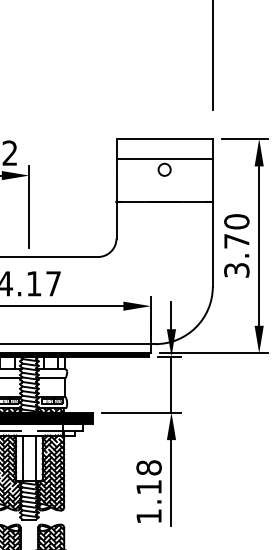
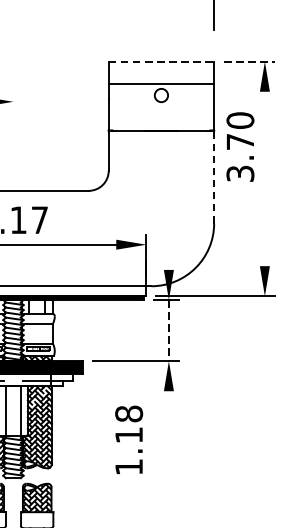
line: (165, 138) -> (162, 61), solid -> dashed
line: (245, 138) -> (249, 61), solid -> dashed
line: (29, 206) -> (13, 135), removed
line: (212, 244) -> (213, 177), solid -> dashed
text: (236, 245) -> (240, 146), moved
line: (259, 245) -> (265, 178), removed
line: (171, 315) -> (168, 254), removed
line: (171, 384) -> (168, 330), solid -> dashed
line: (171, 483) -> (168, 438), removed
text: (148, 491) -> (128, 439), moved

